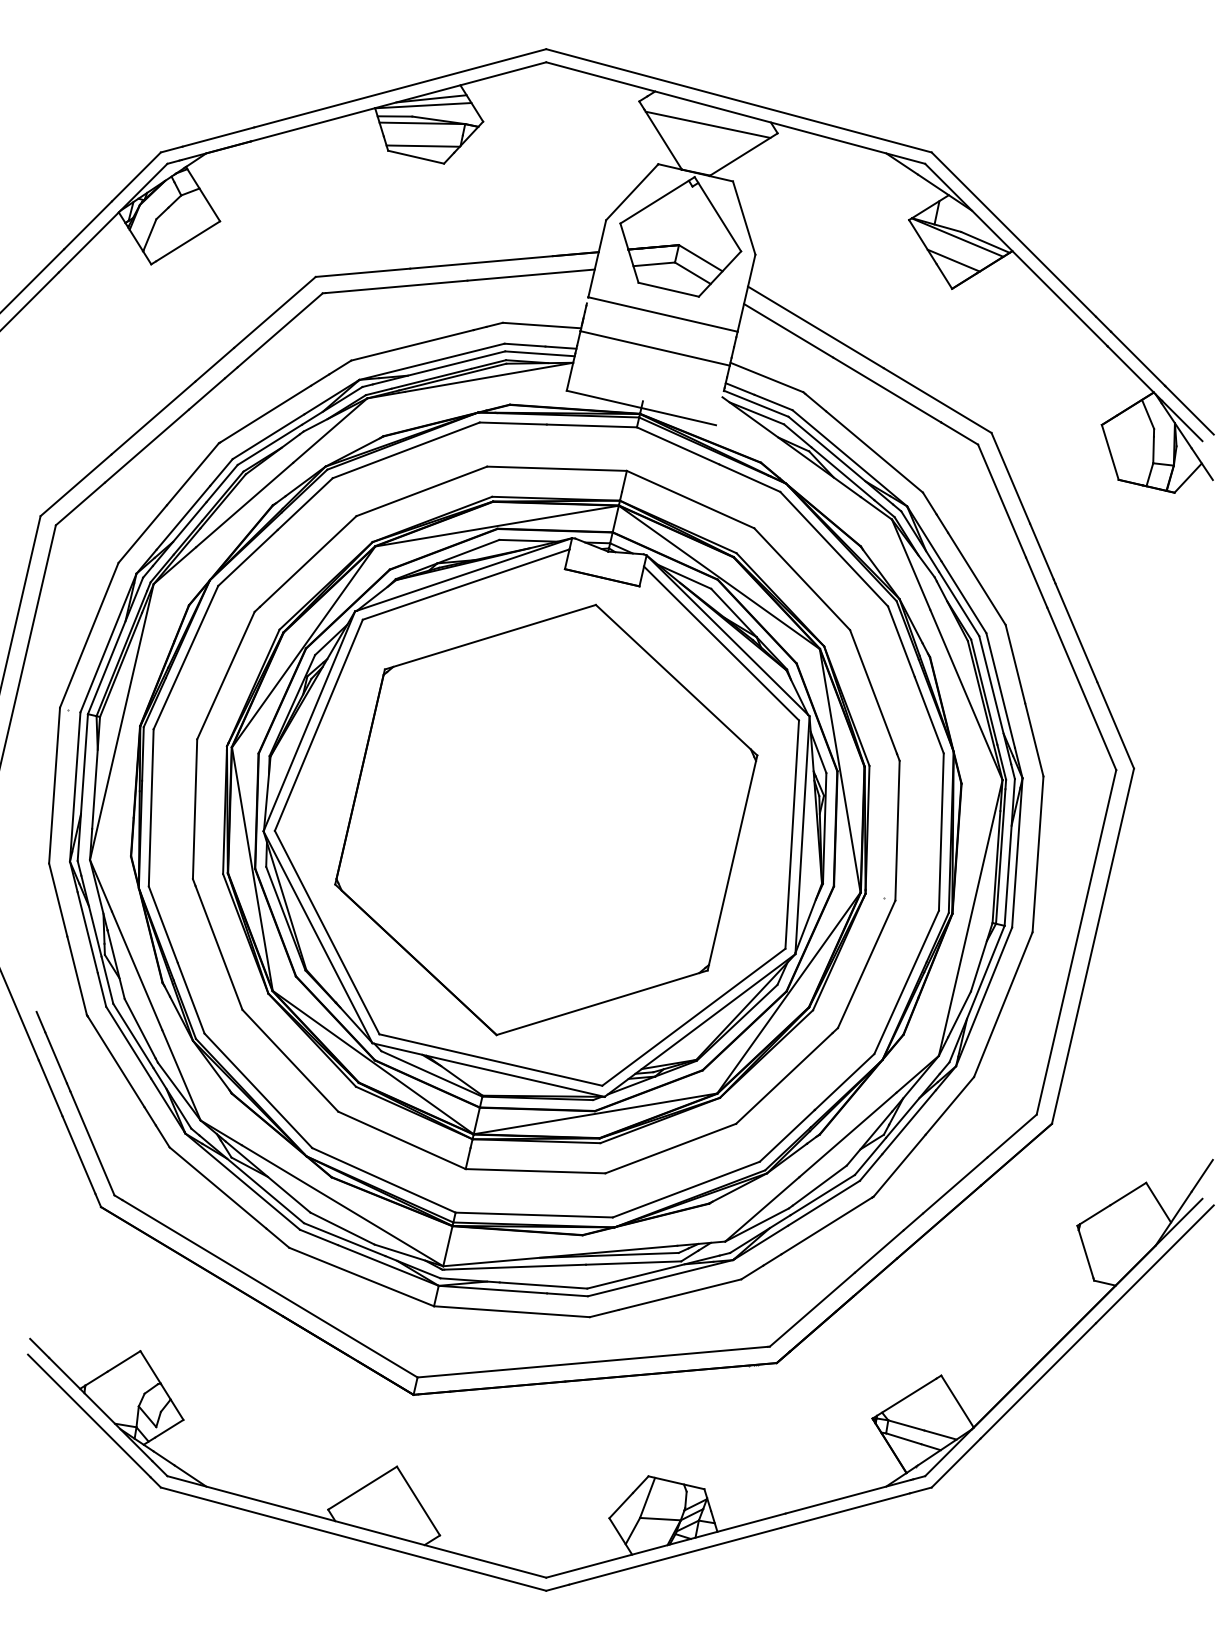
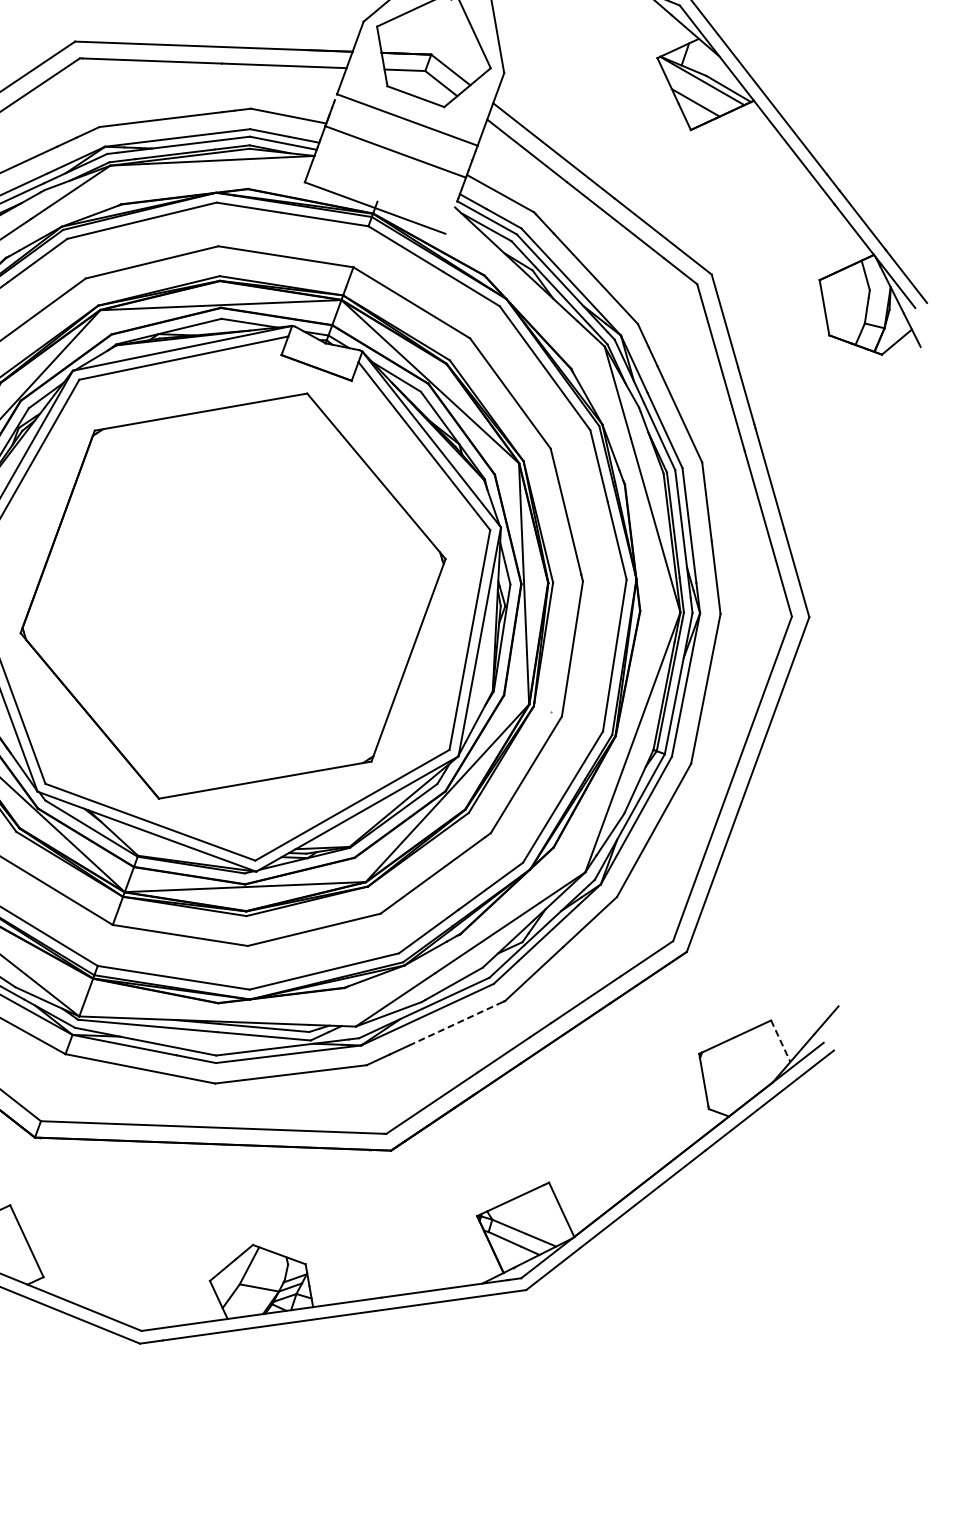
line: (1158, 1203) -> (780, 1042), solid -> dashed
line: (826, 1225) -> (455, 1023), solid -> dashed

